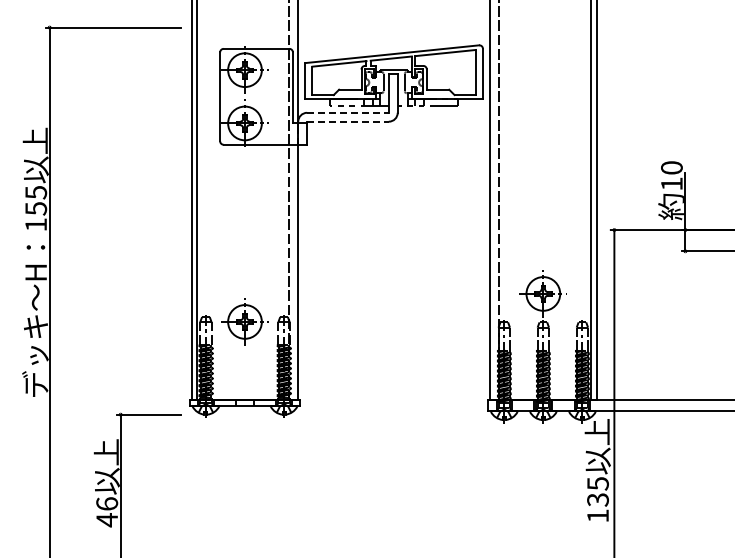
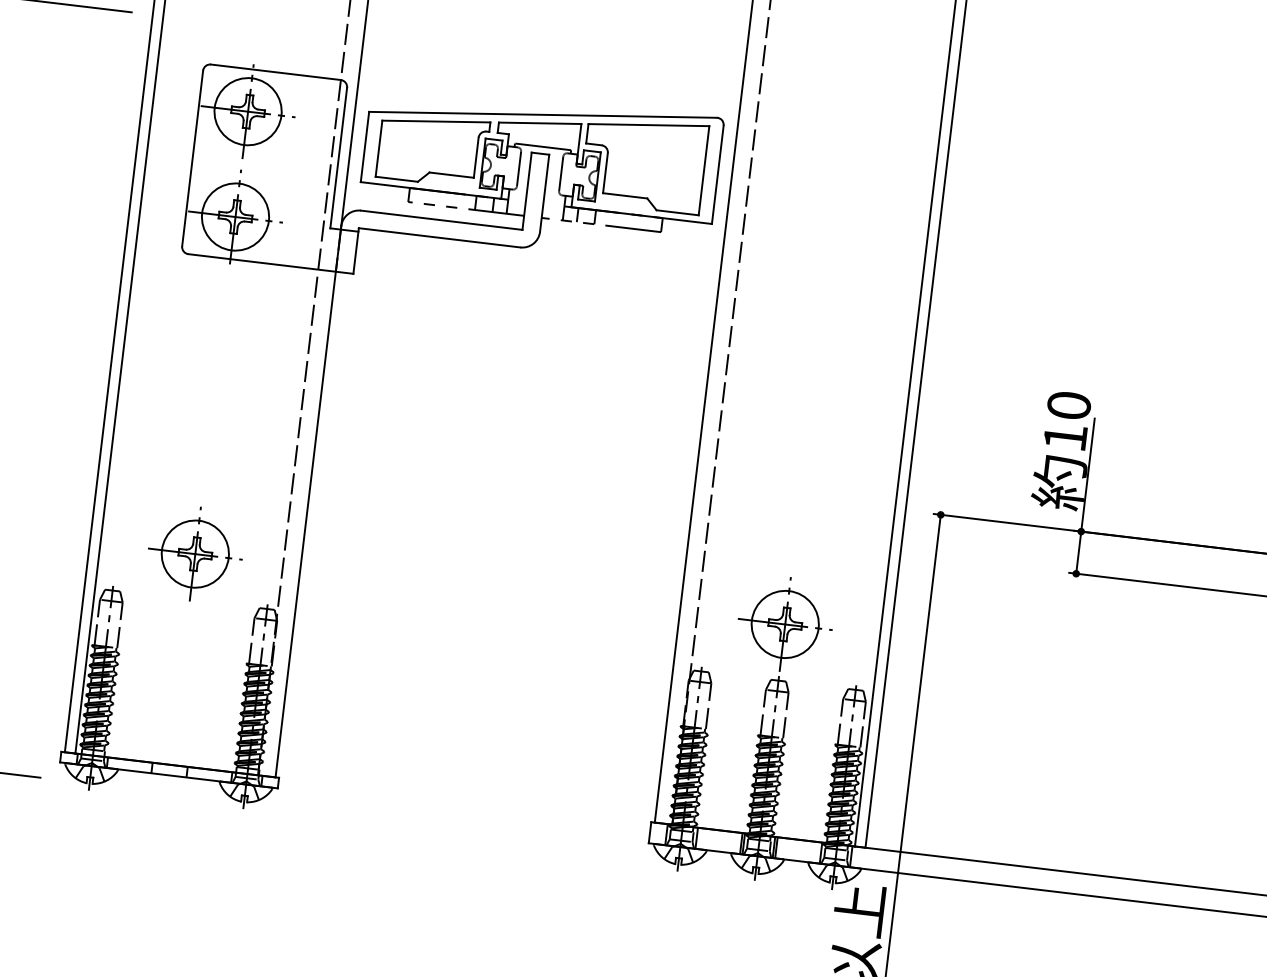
line: (348, 112) -> (442, 219), dashed -> solid
line: (348, 121) -> (440, 237), dashed -> solid
part: (244, 321) -> (194, 553), moved

